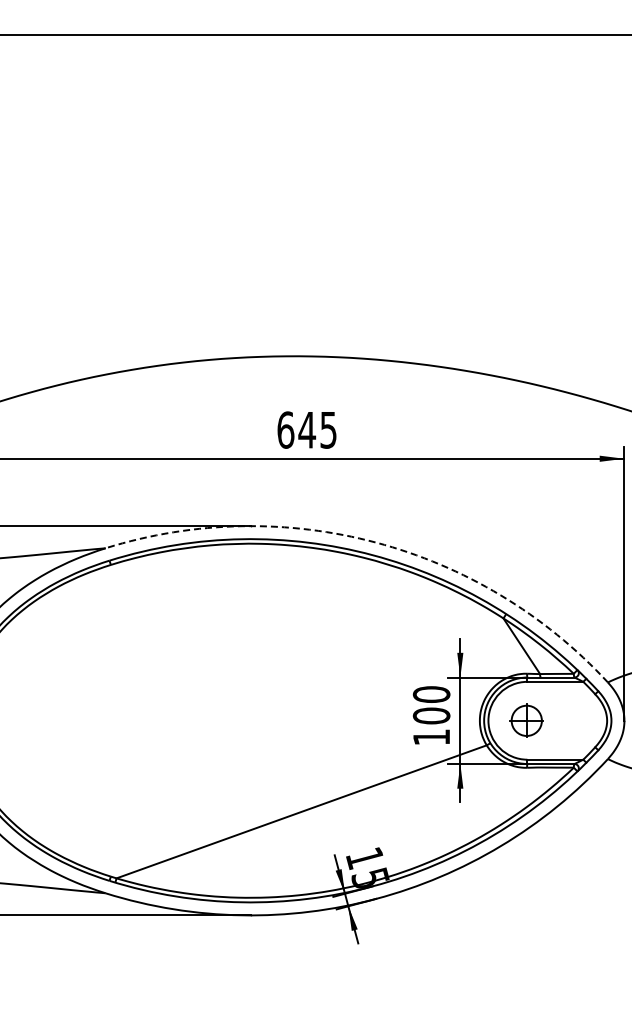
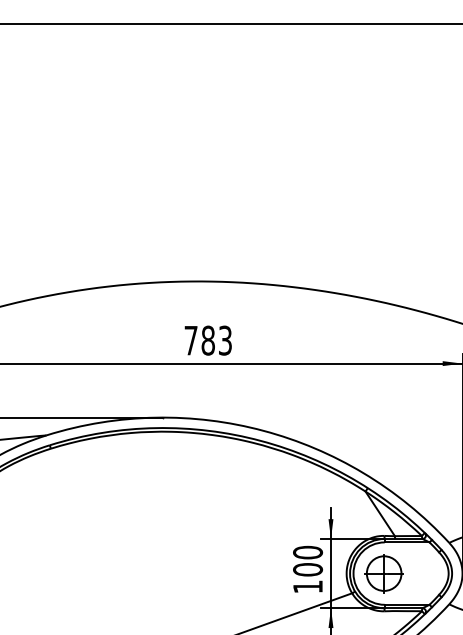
text: (306, 429) -> (207, 340), 645 -> 783
arc: (376, 542) -> (263, 430), dashed -> solid
part: (526, 720) -> (384, 573), size x1.43

